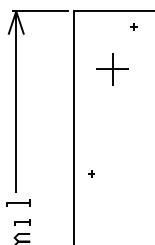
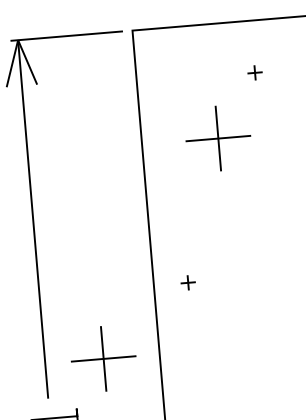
part: (133, 26) -> (253, 72), moved
part: (91, 173) -> (188, 282), moved
part: (45, 175) -> (103, 359), added

